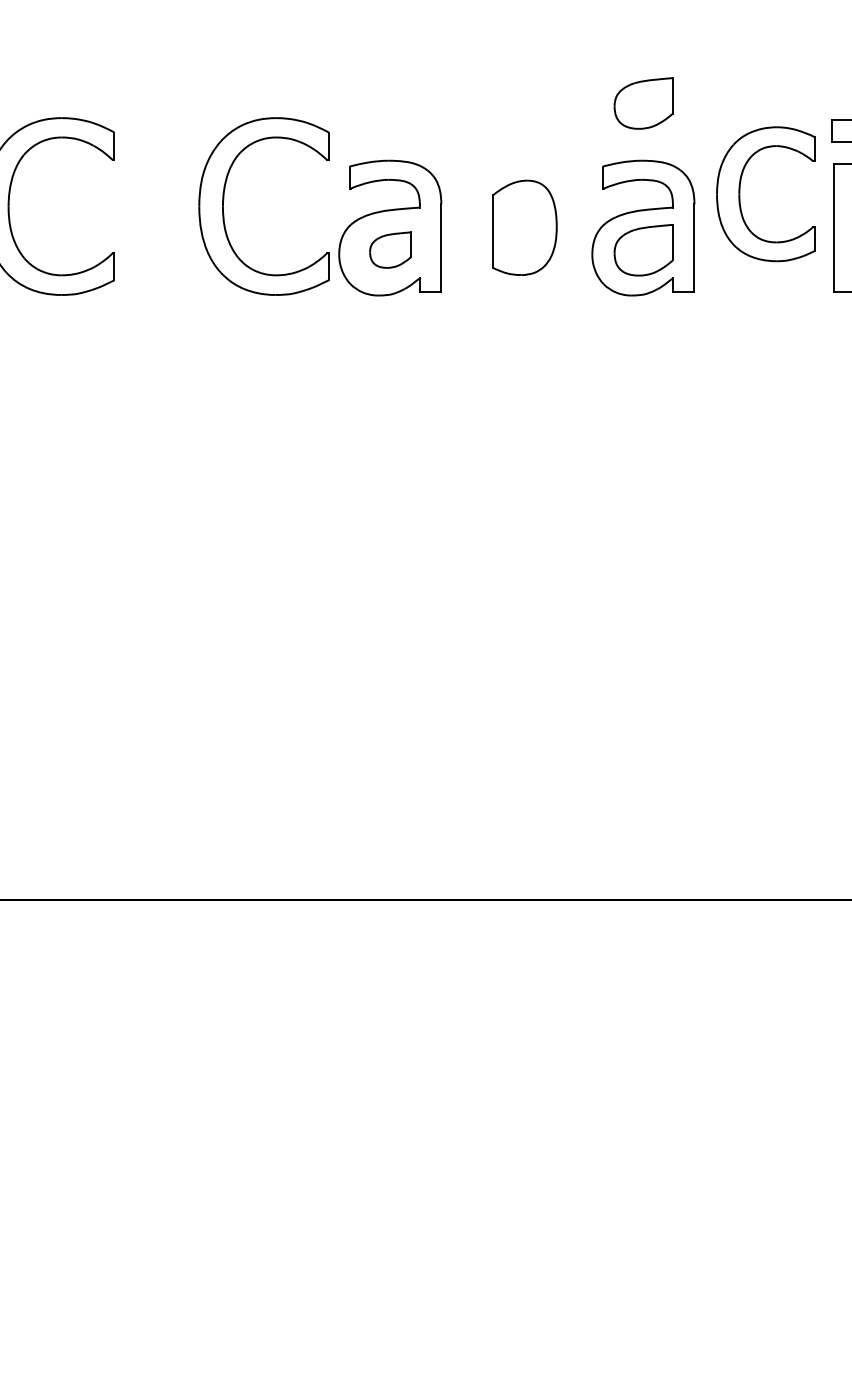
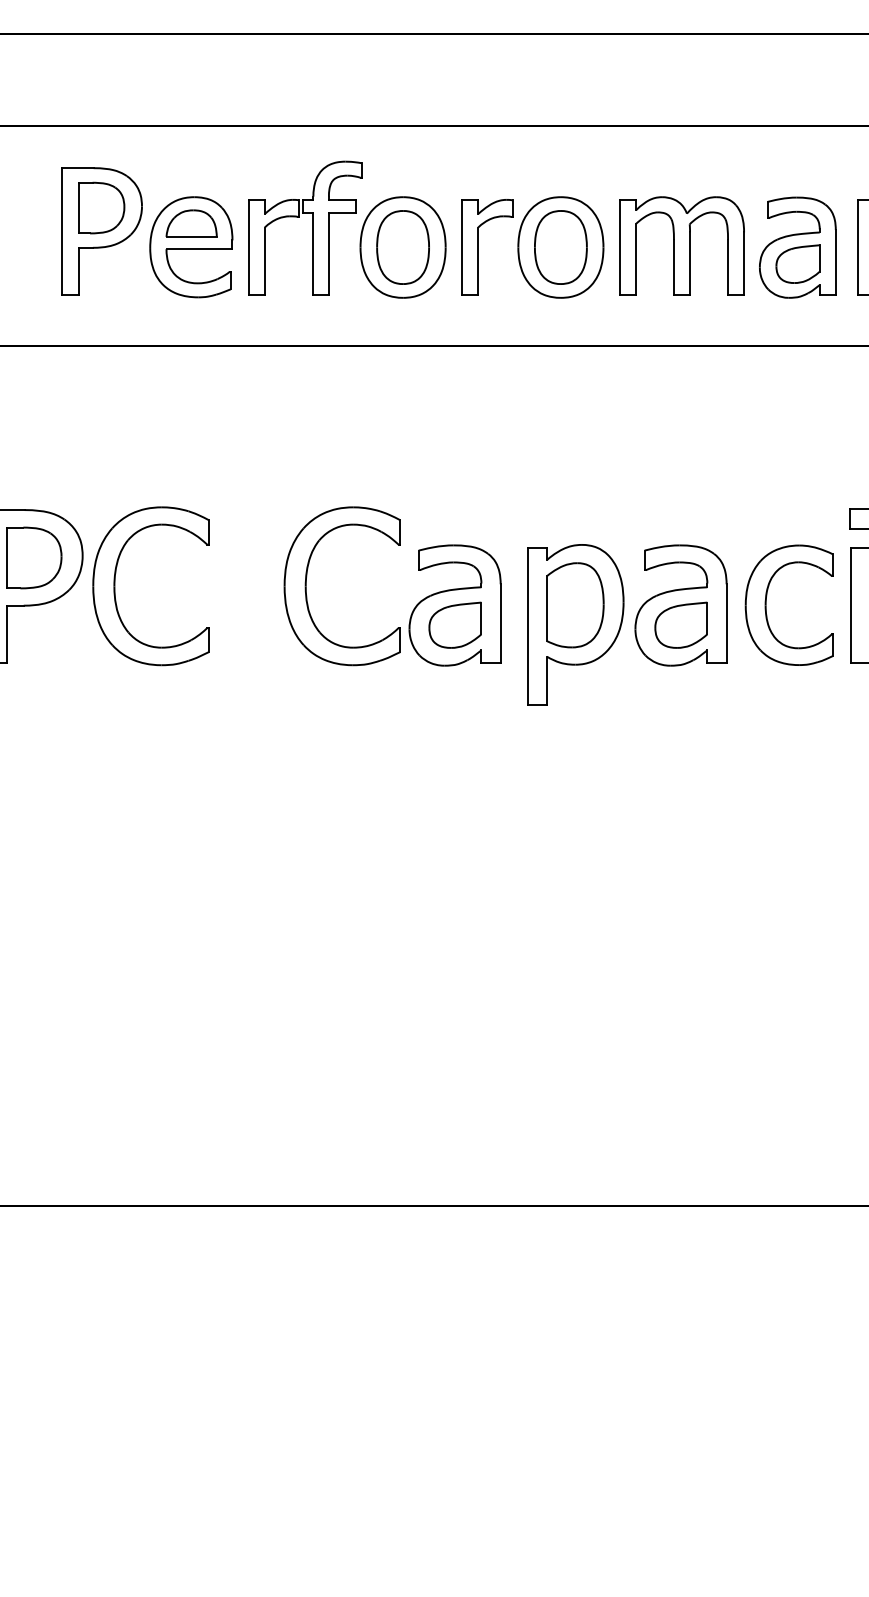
part: (642, 102) -> (680, 493), removed
part: (740, 193) -> (766, 604), moved
part: (389, 249) -> (454, 624), size x1.43
part: (525, 249) -> (575, 624), added

